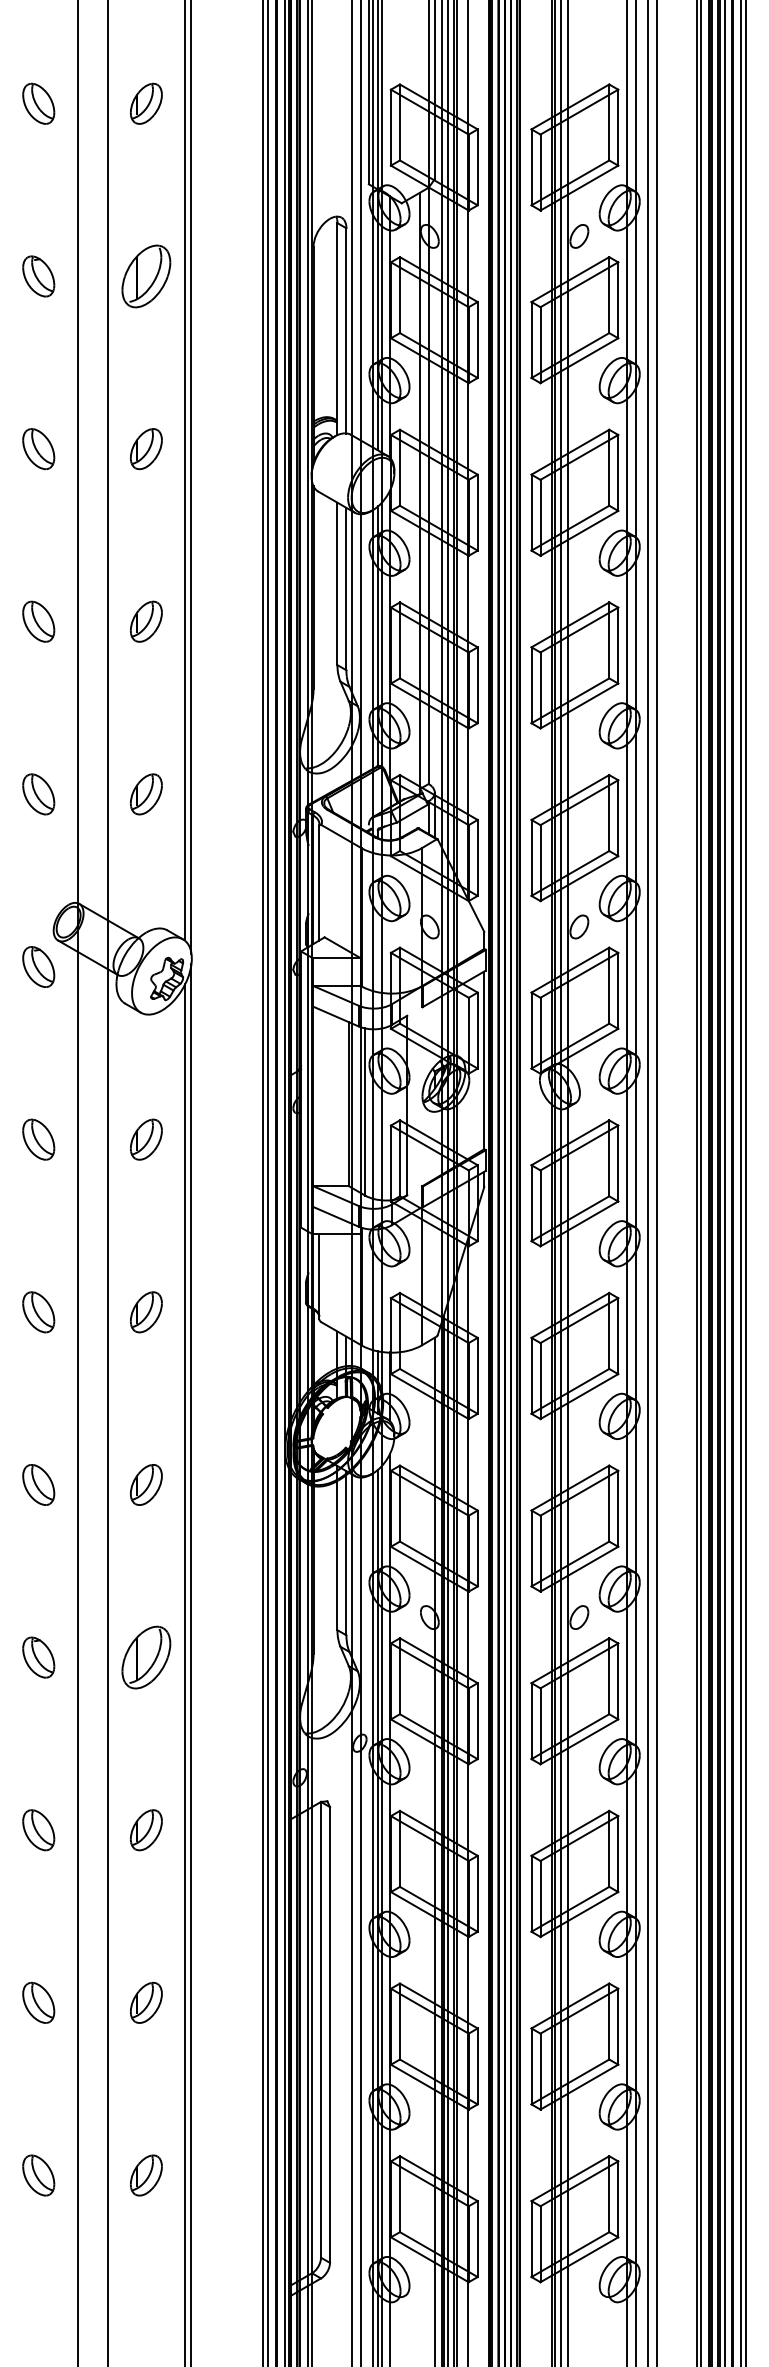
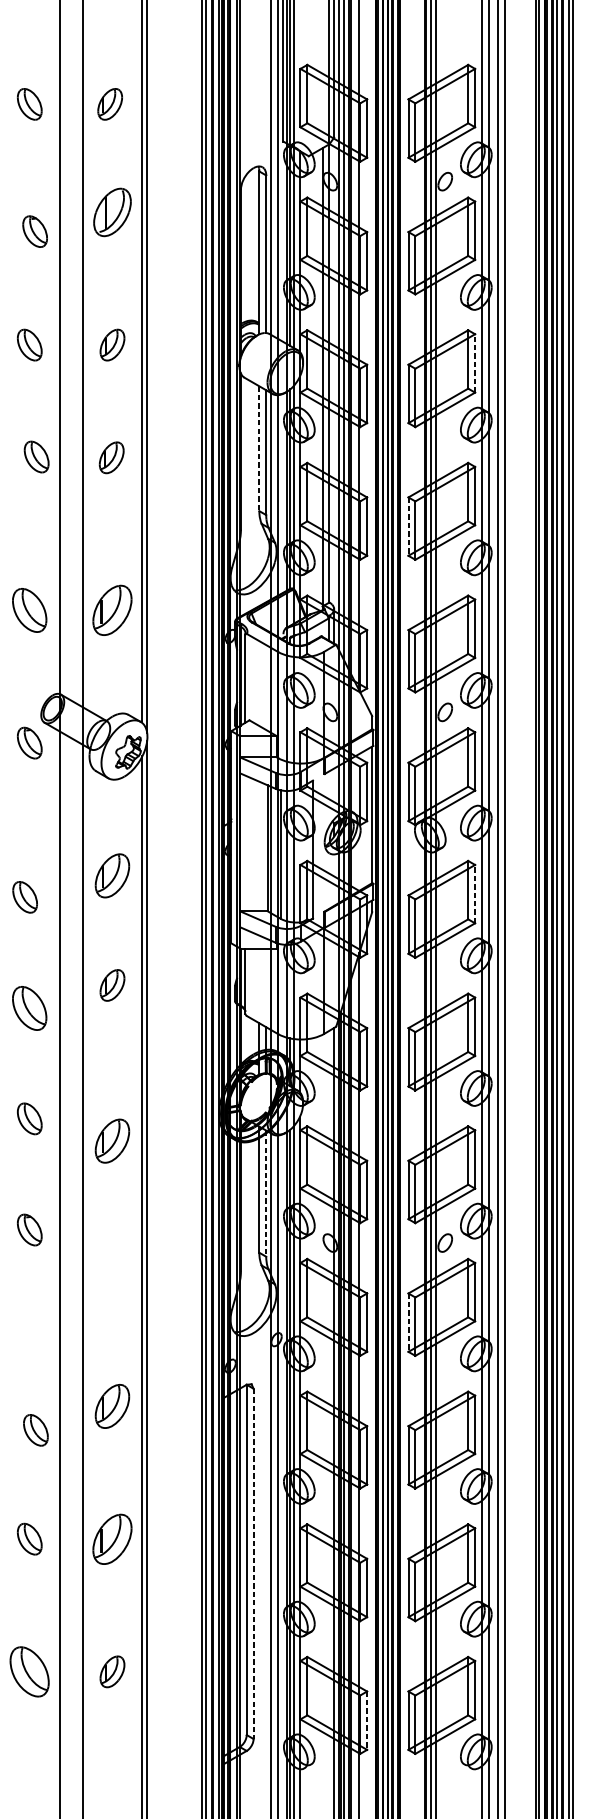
part: (38, 103) -> (29, 104), moved
part: (146, 103) -> (110, 104), moved
part: (38, 276) -> (34, 231), moved
line: (618, 472) -> (475, 363), solid -> dashed
line: (337, 584) -> (259, 449), solid -> dashed
part: (38, 621) -> (36, 456), moved
part: (146, 621) -> (111, 457), moved
line: (531, 685) -> (408, 526), solid -> dashed
part: (38, 794) -> (29, 610), size x1.4
part: (146, 794) -> (112, 610), size x1.6
part: (38, 1139) -> (24, 897), moved
part: (146, 1139) -> (112, 875), size x1.4
line: (618, 1163) -> (475, 894), solid -> dashed
part: (38, 1312) -> (29, 1008), size x1.4
part: (146, 1312) -> (112, 985), moved
part: (38, 1484) -> (29, 1118), moved
part: (146, 1484) -> (112, 1140), size x1.4
line: (346, 1553) -> (266, 1193), solid -> dashed
part: (38, 1657) -> (29, 1229), moved
part: (146, 1657) -> (112, 1273), removed
line: (531, 1721) -> (408, 1322), solid -> dashed
part: (38, 1830) -> (35, 1430), moved
part: (146, 1830) -> (112, 1406), size x1.4
part: (146, 2002) -> (112, 1538), size x1.6
line: (329, 2035) -> (253, 1564), solid -> dashed
part: (38, 2175) -> (29, 1671), size x1.6
line: (477, 2239) -> (366, 1721), solid -> dashed

